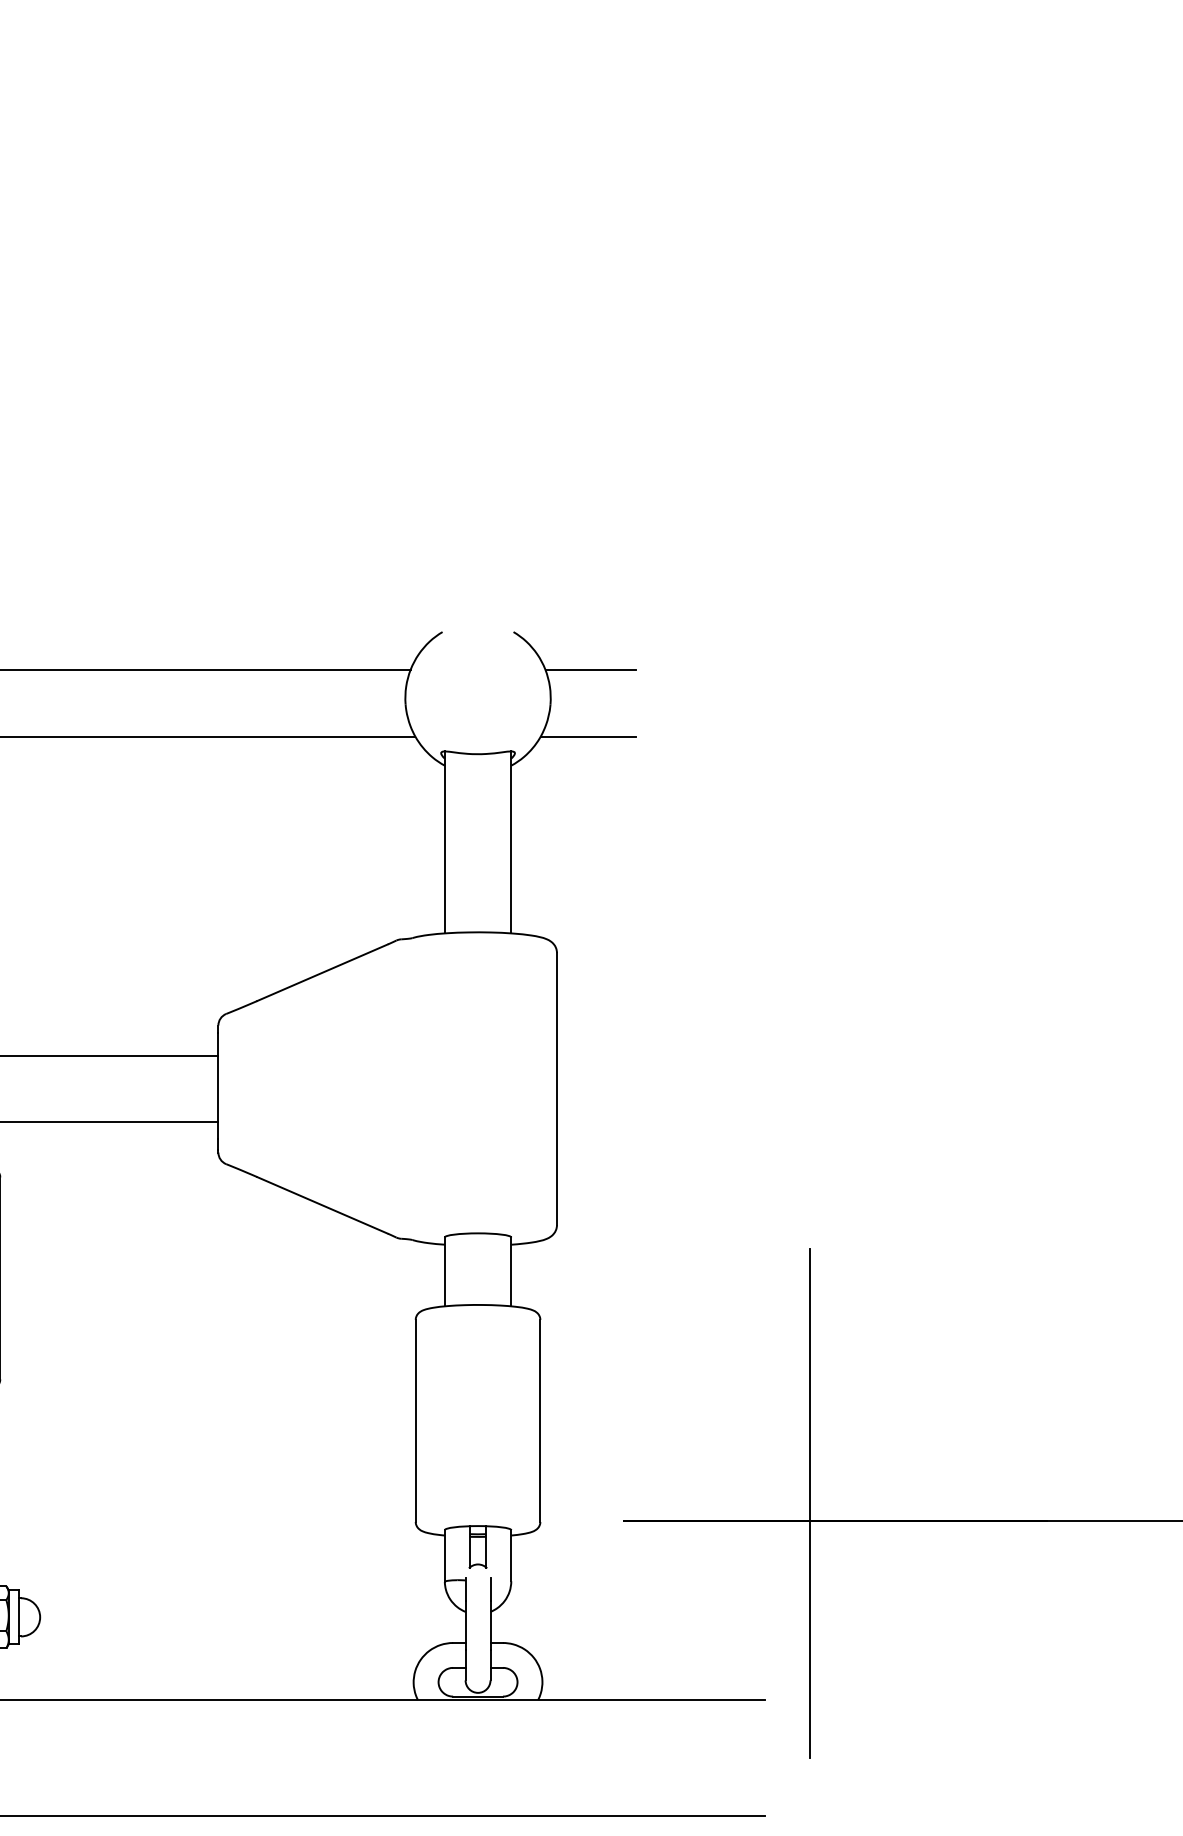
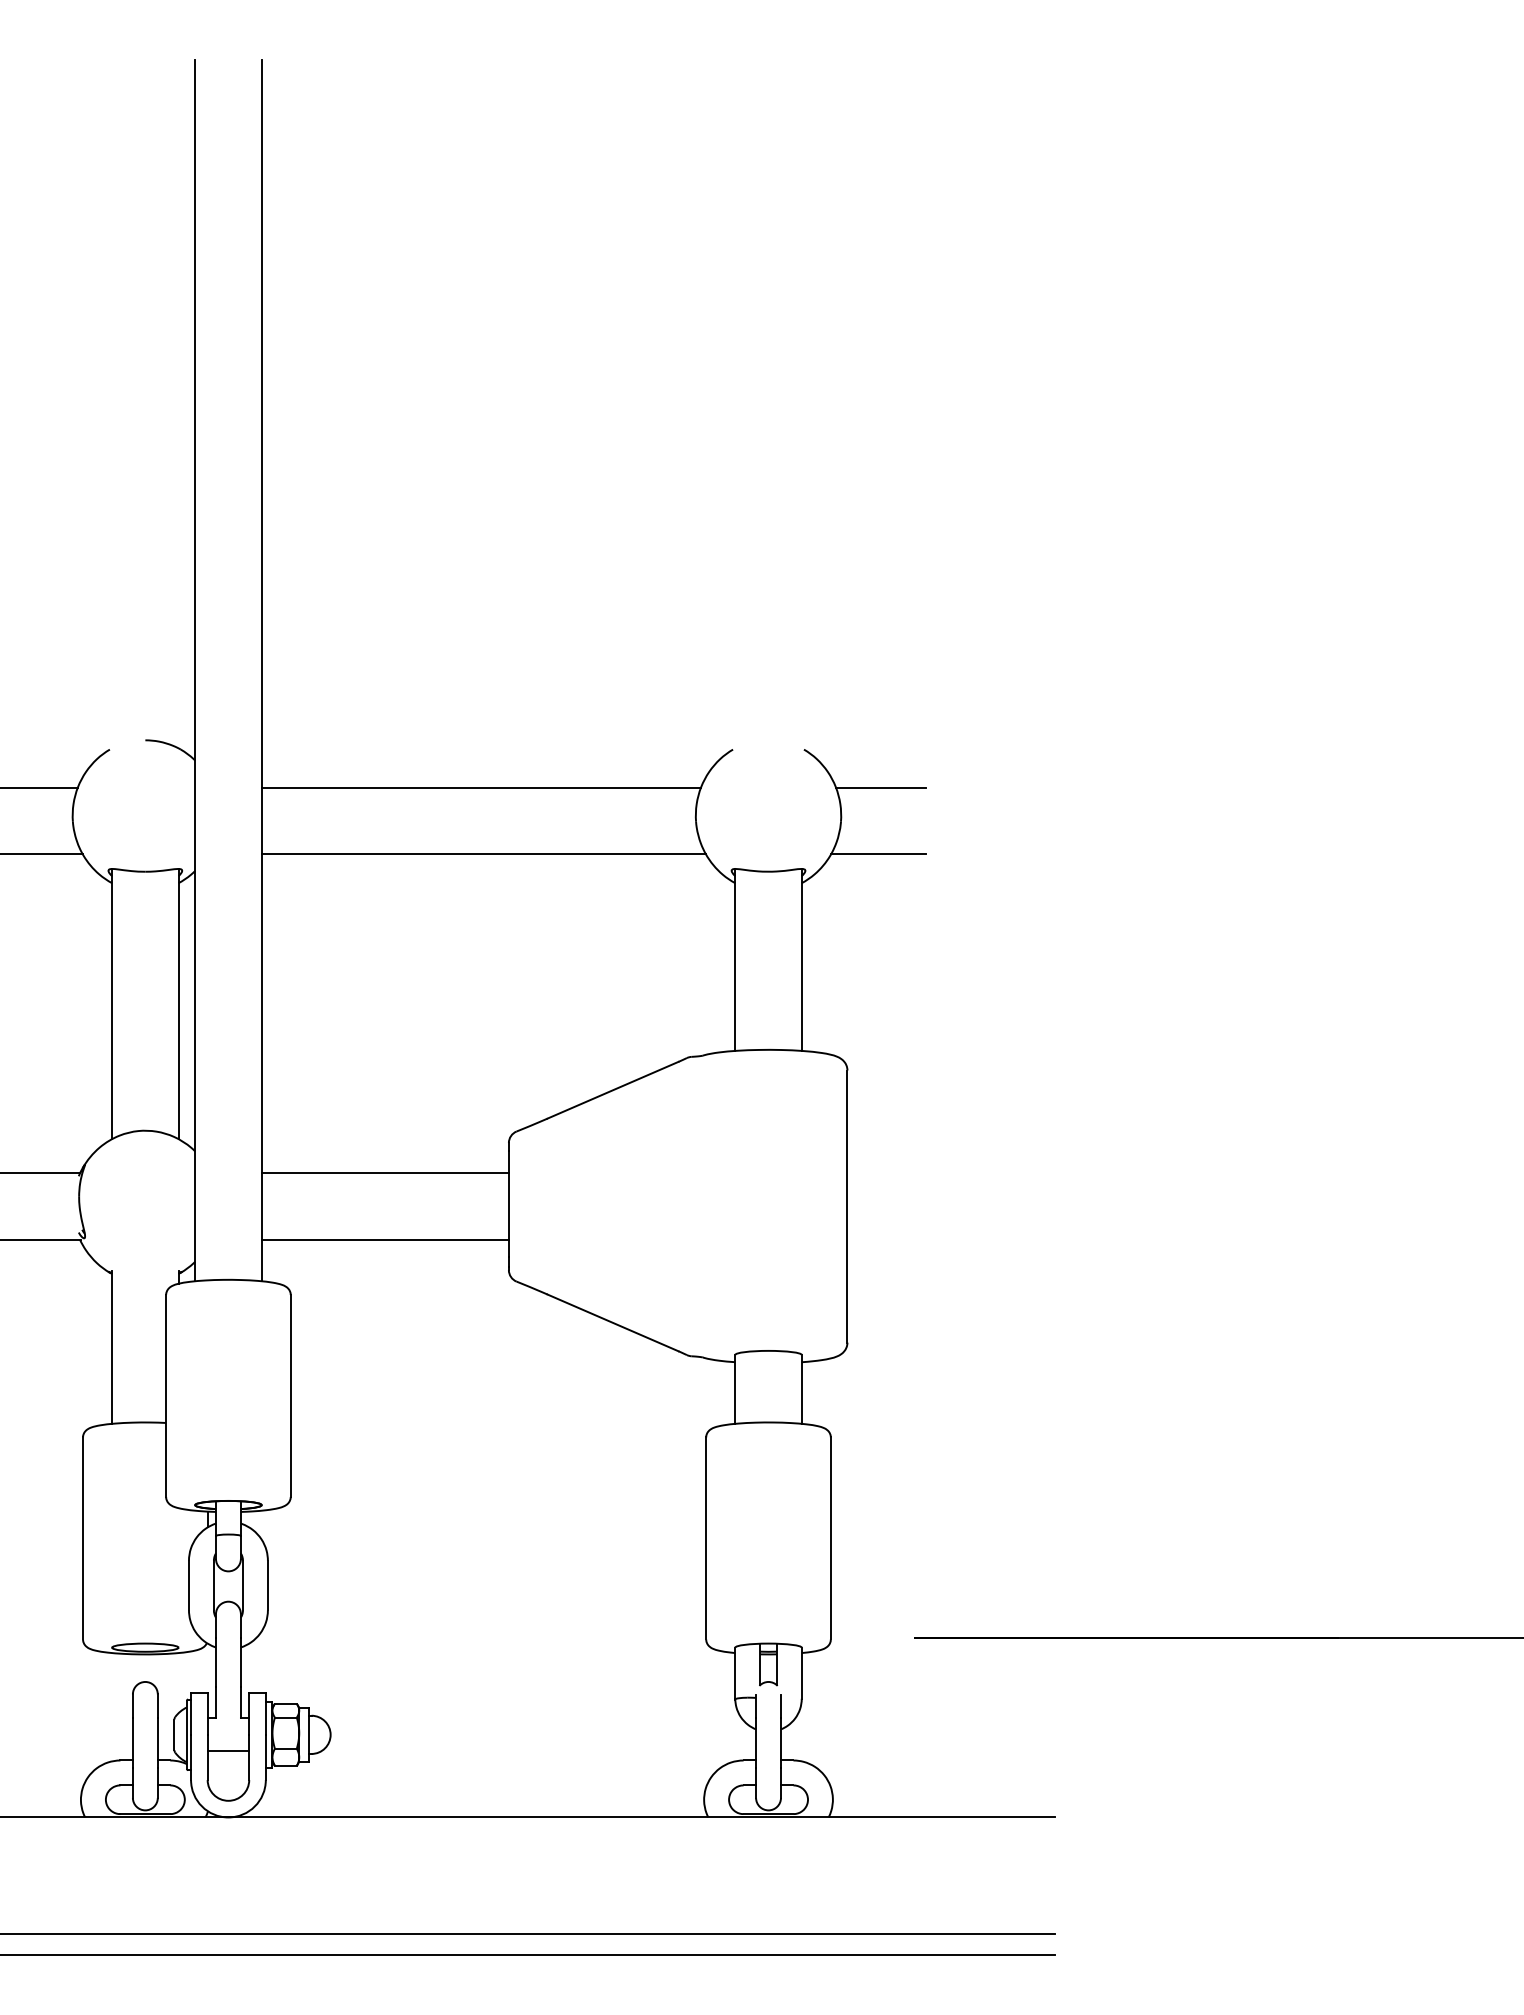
line: (810, 1502) -> (1100, 1620), removed

